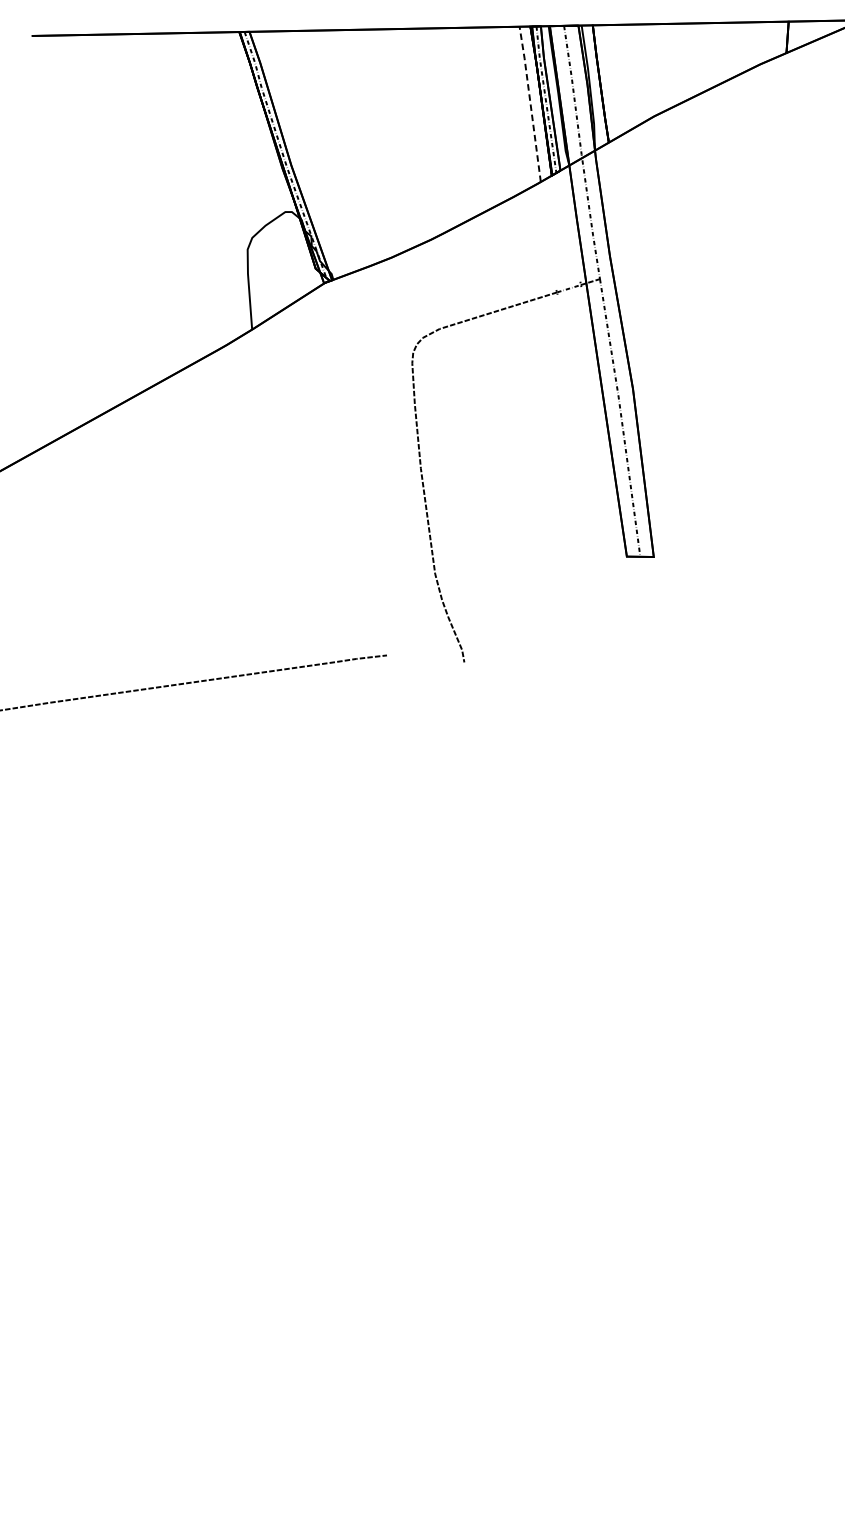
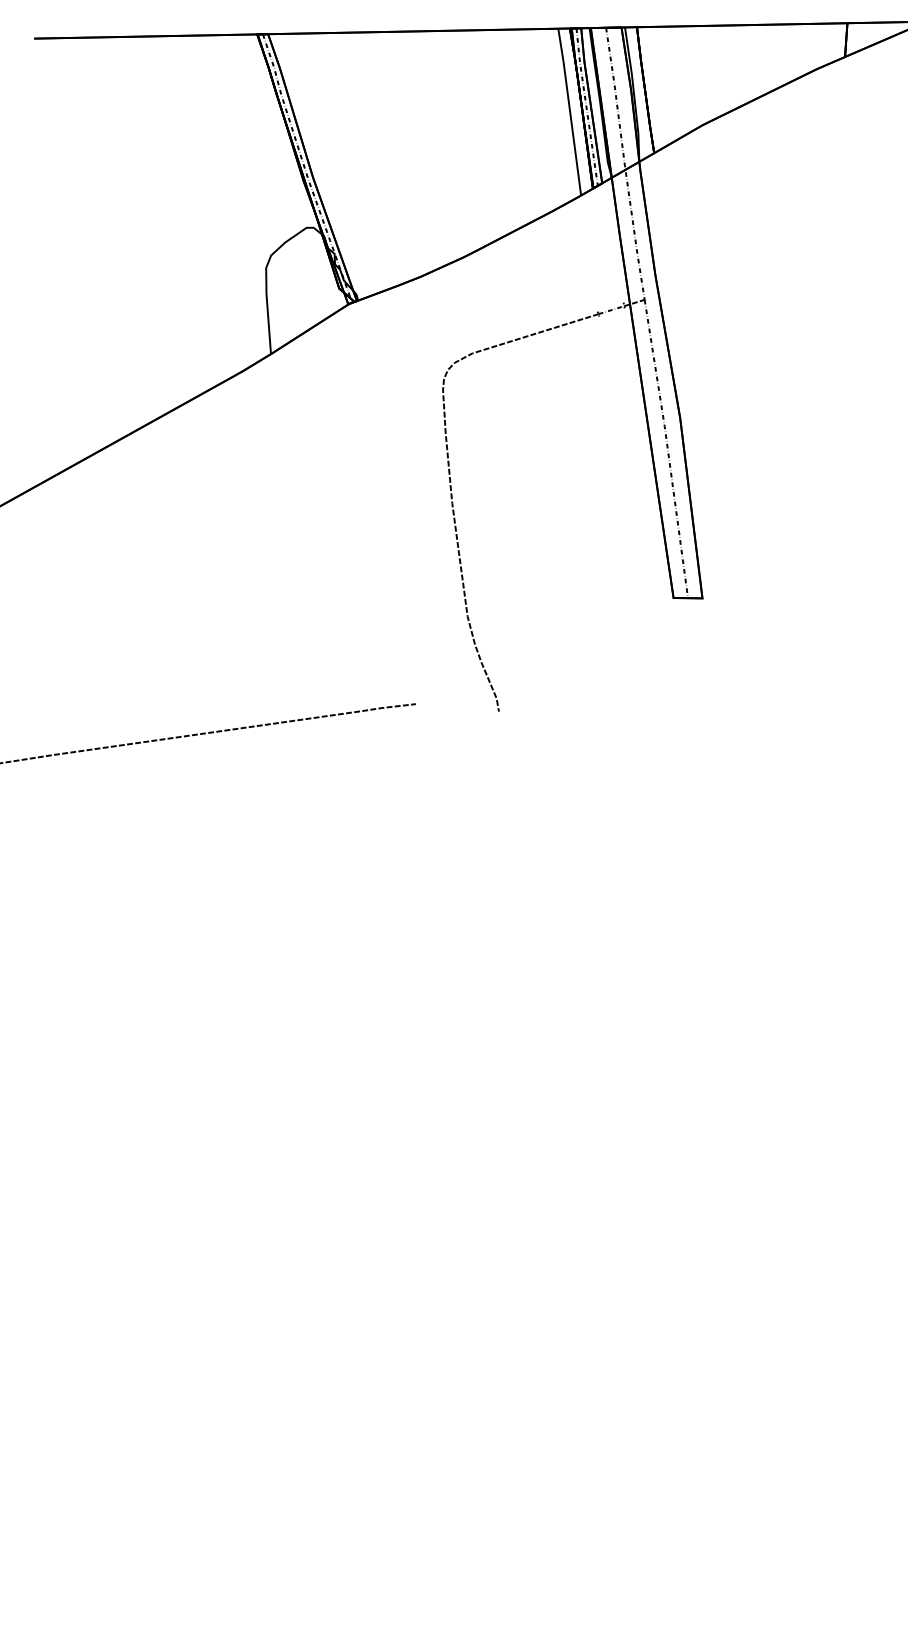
line: (530, 102) -> (569, 110), dashed -> solid

